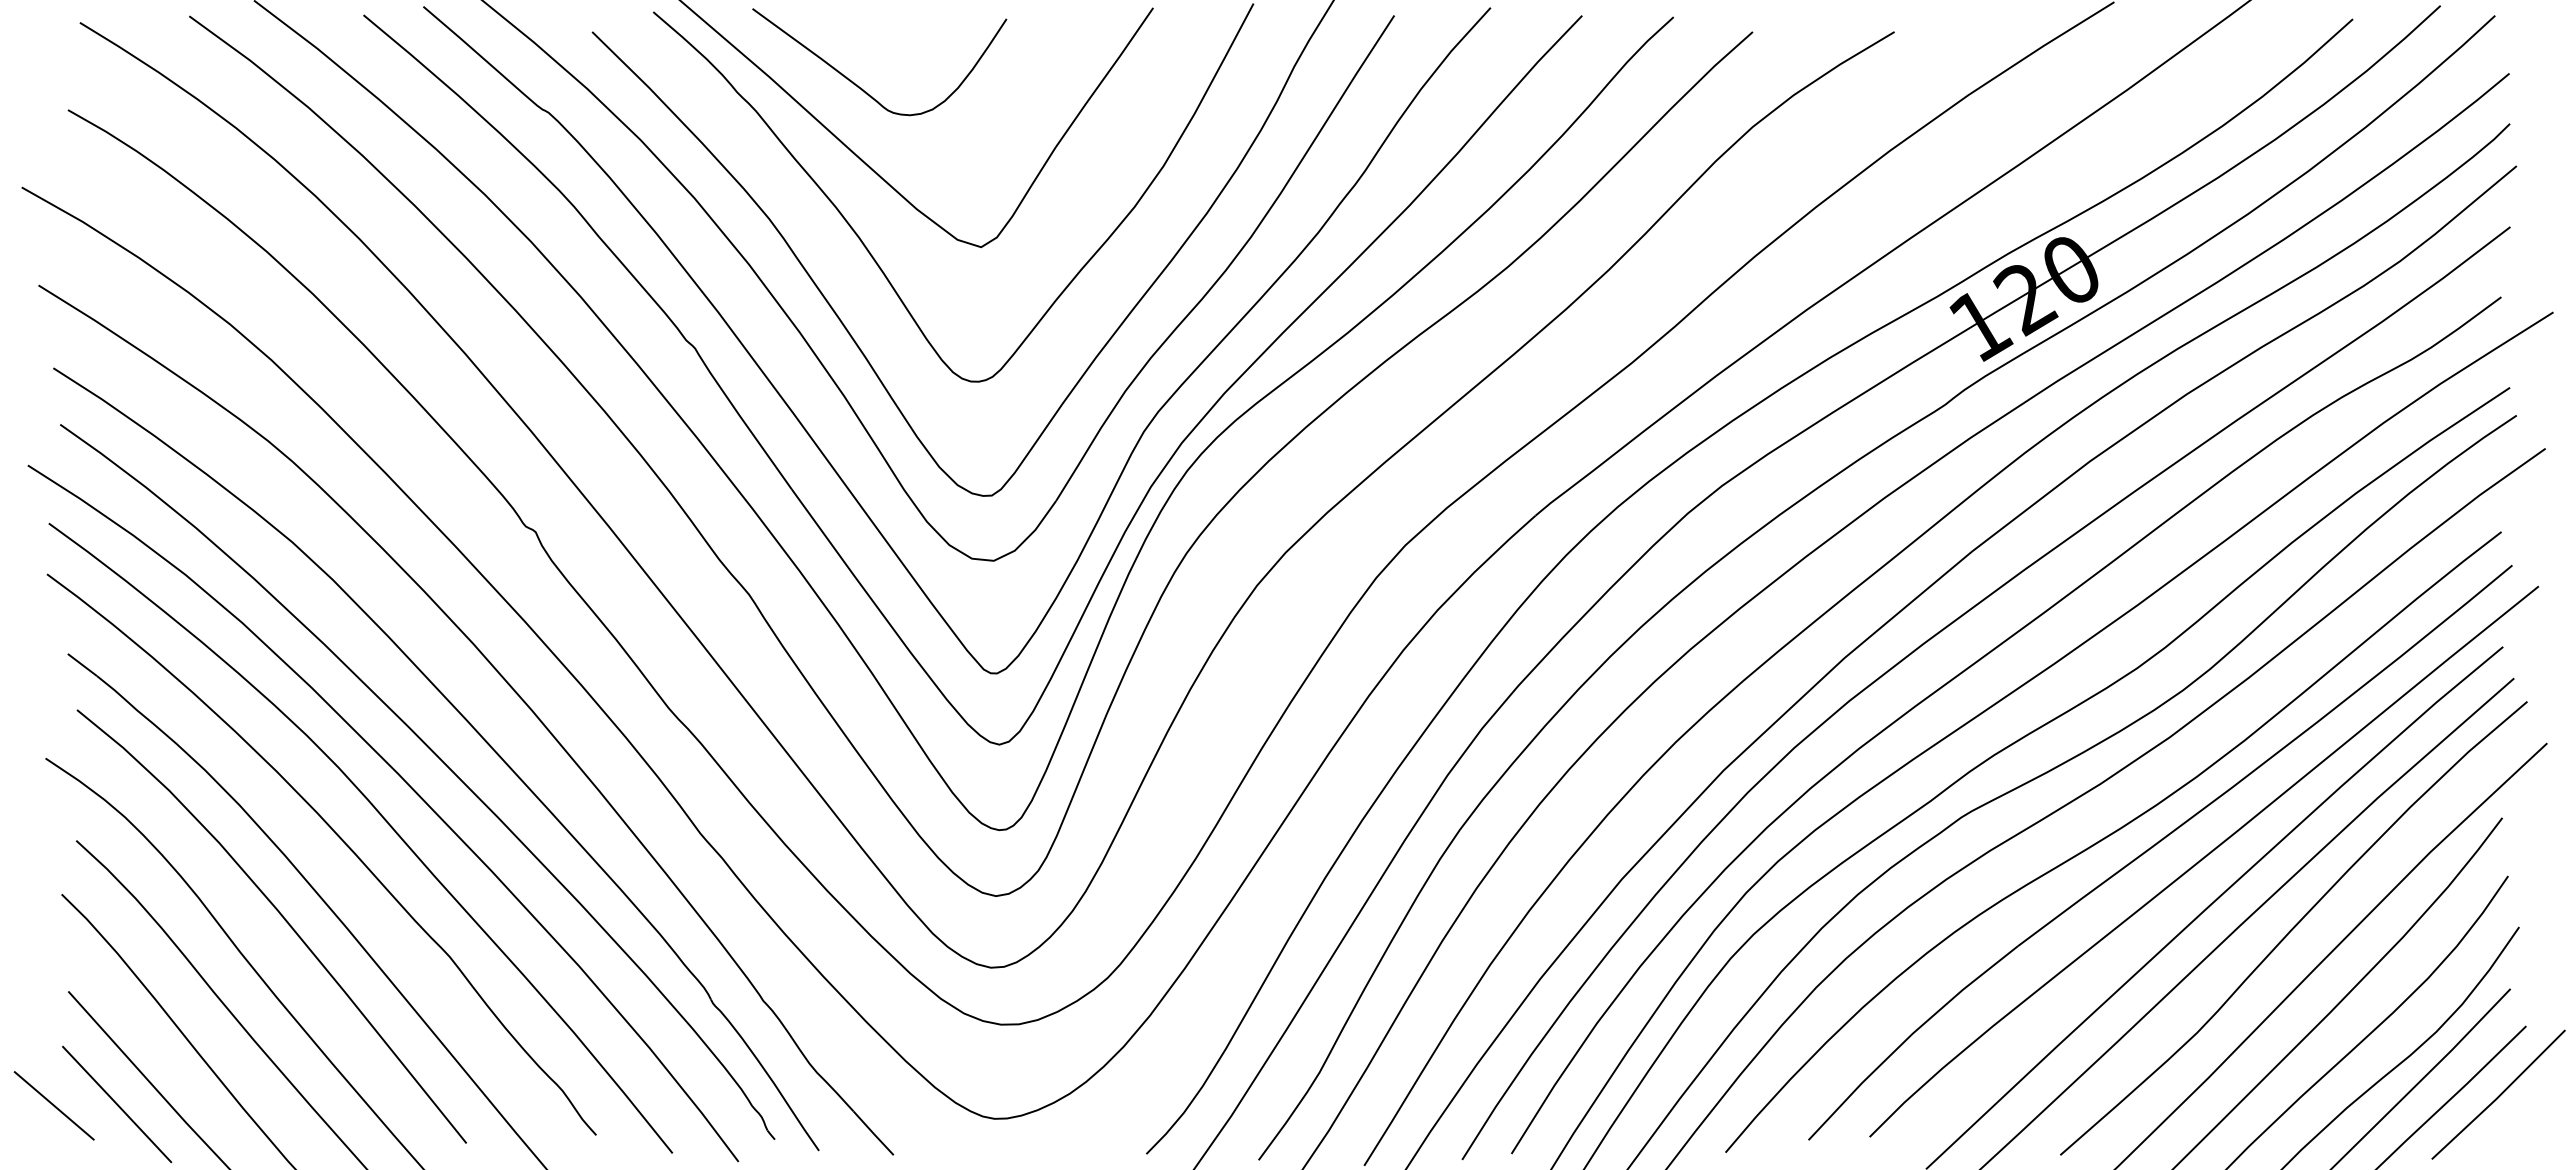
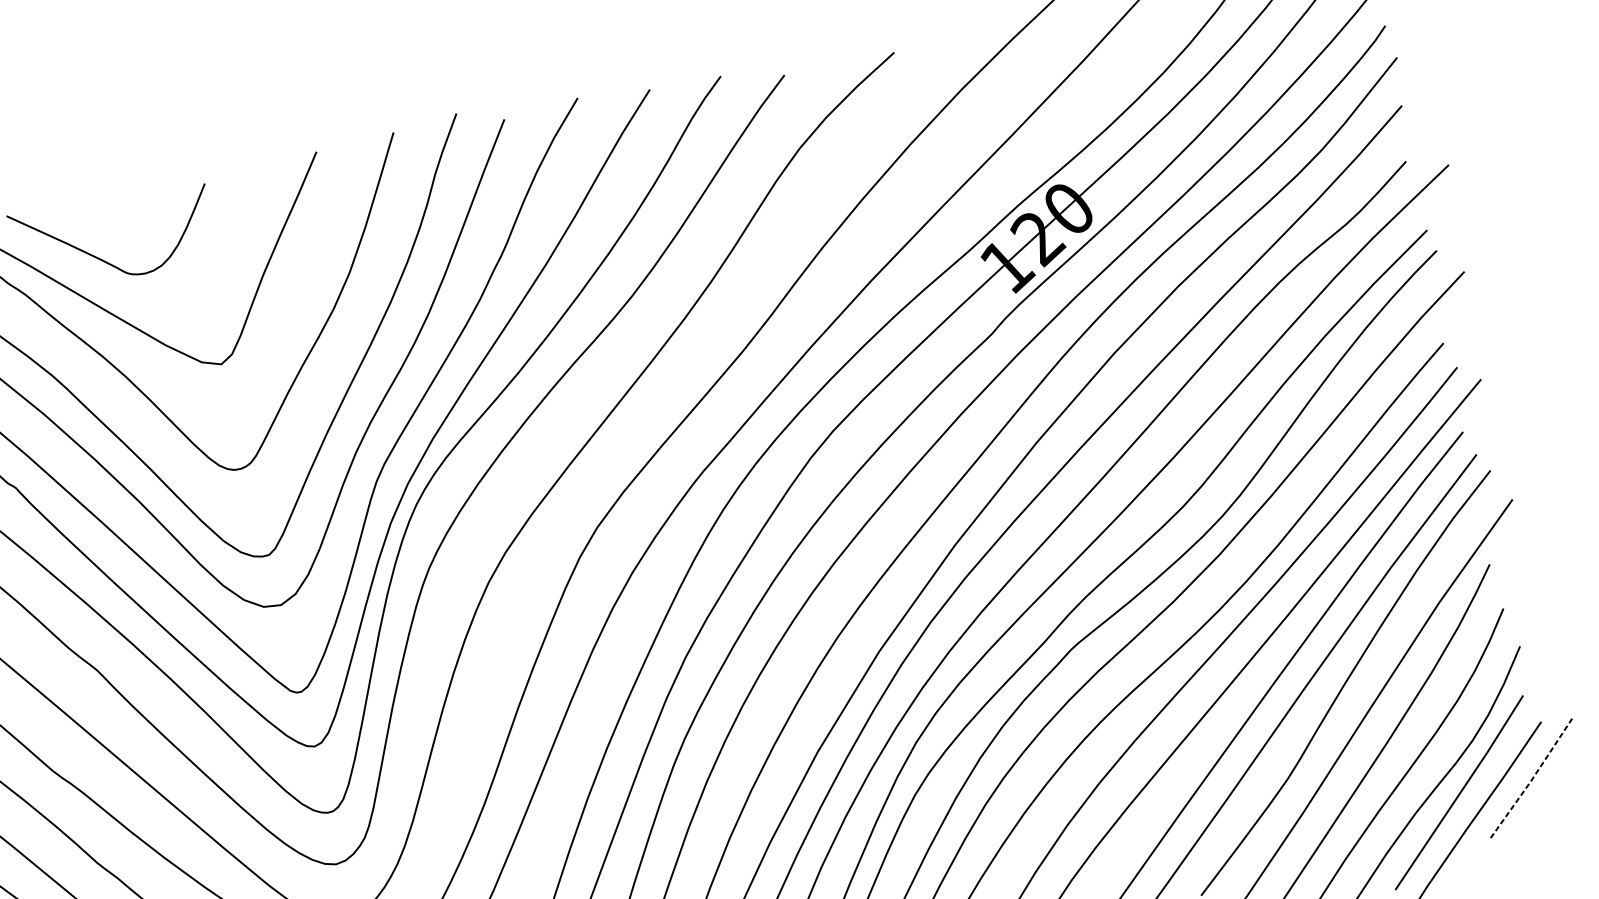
line: (2499, 1096) -> (1531, 780), solid -> dashed

